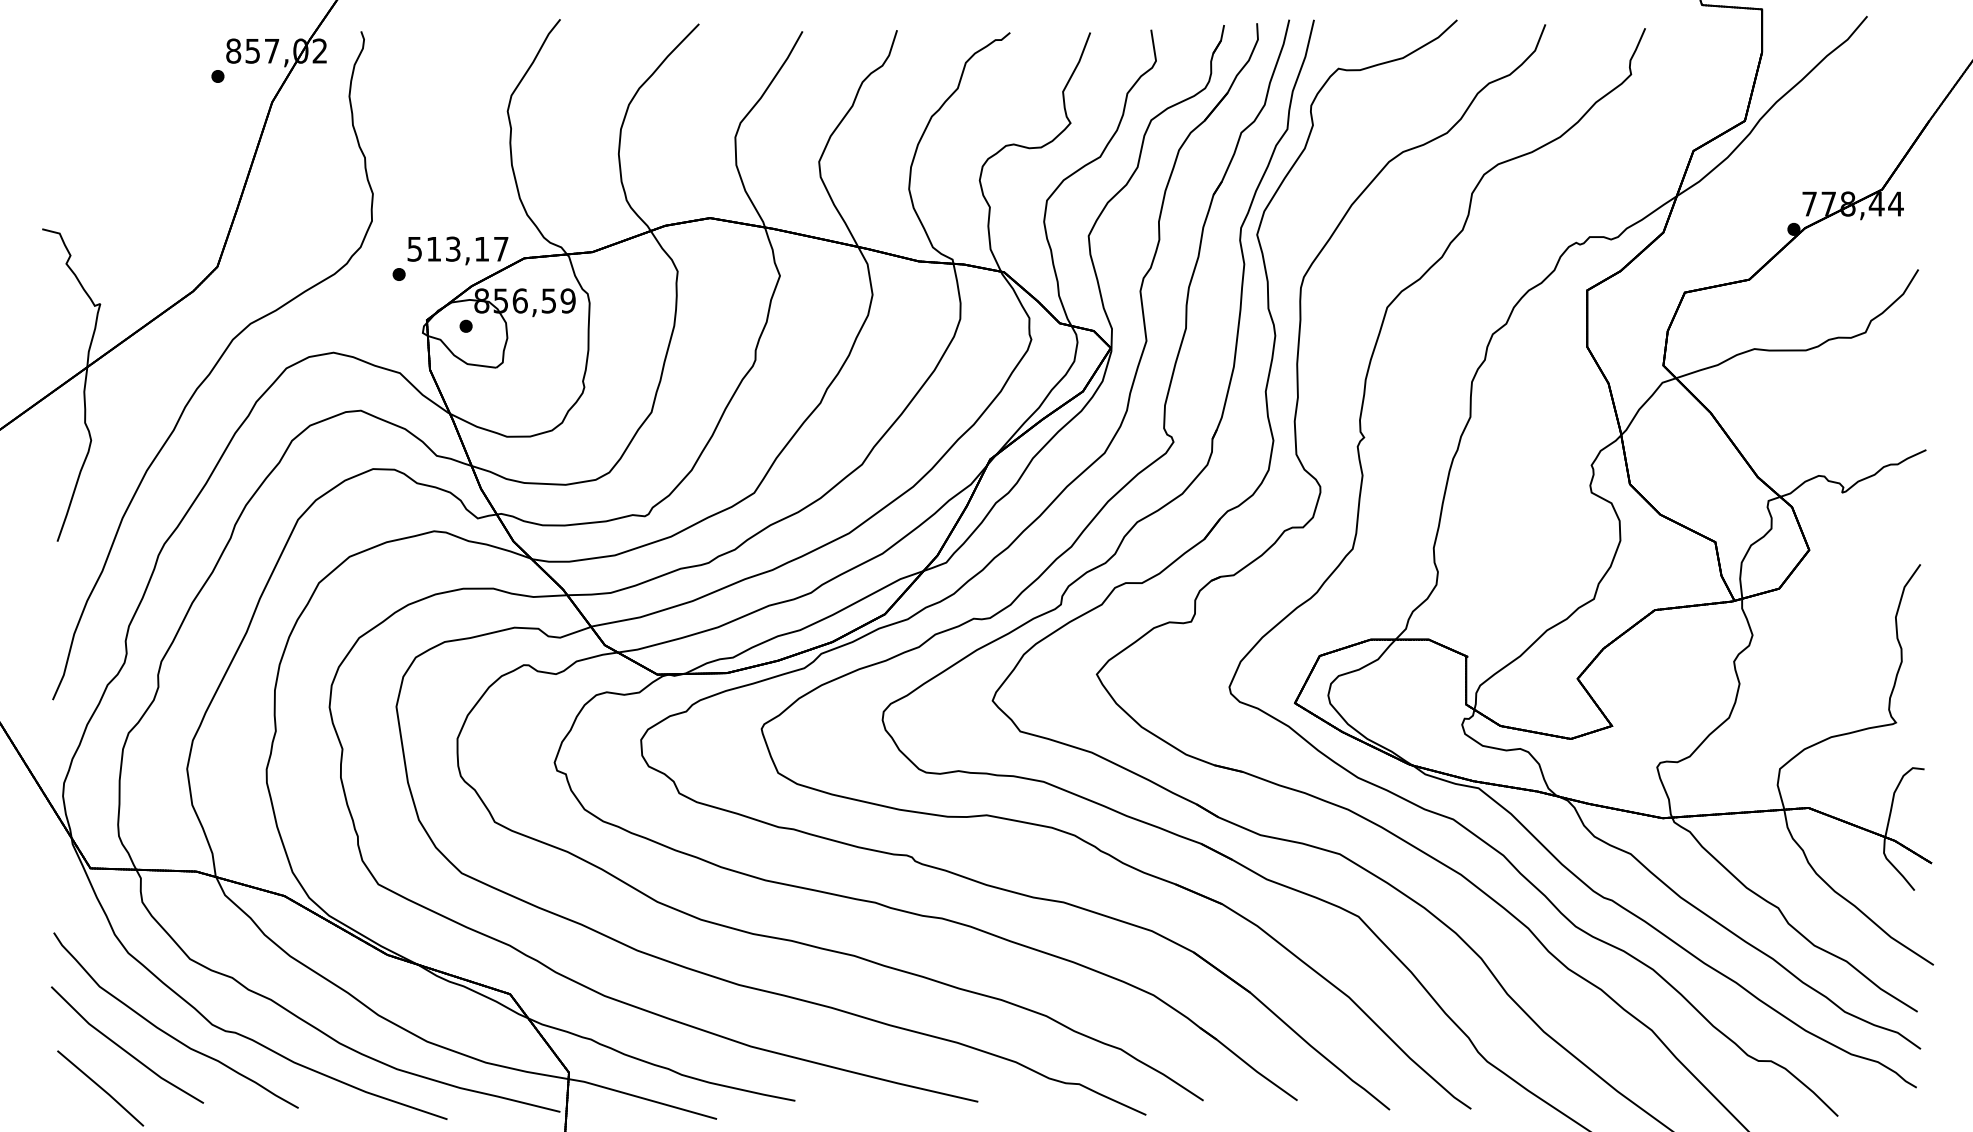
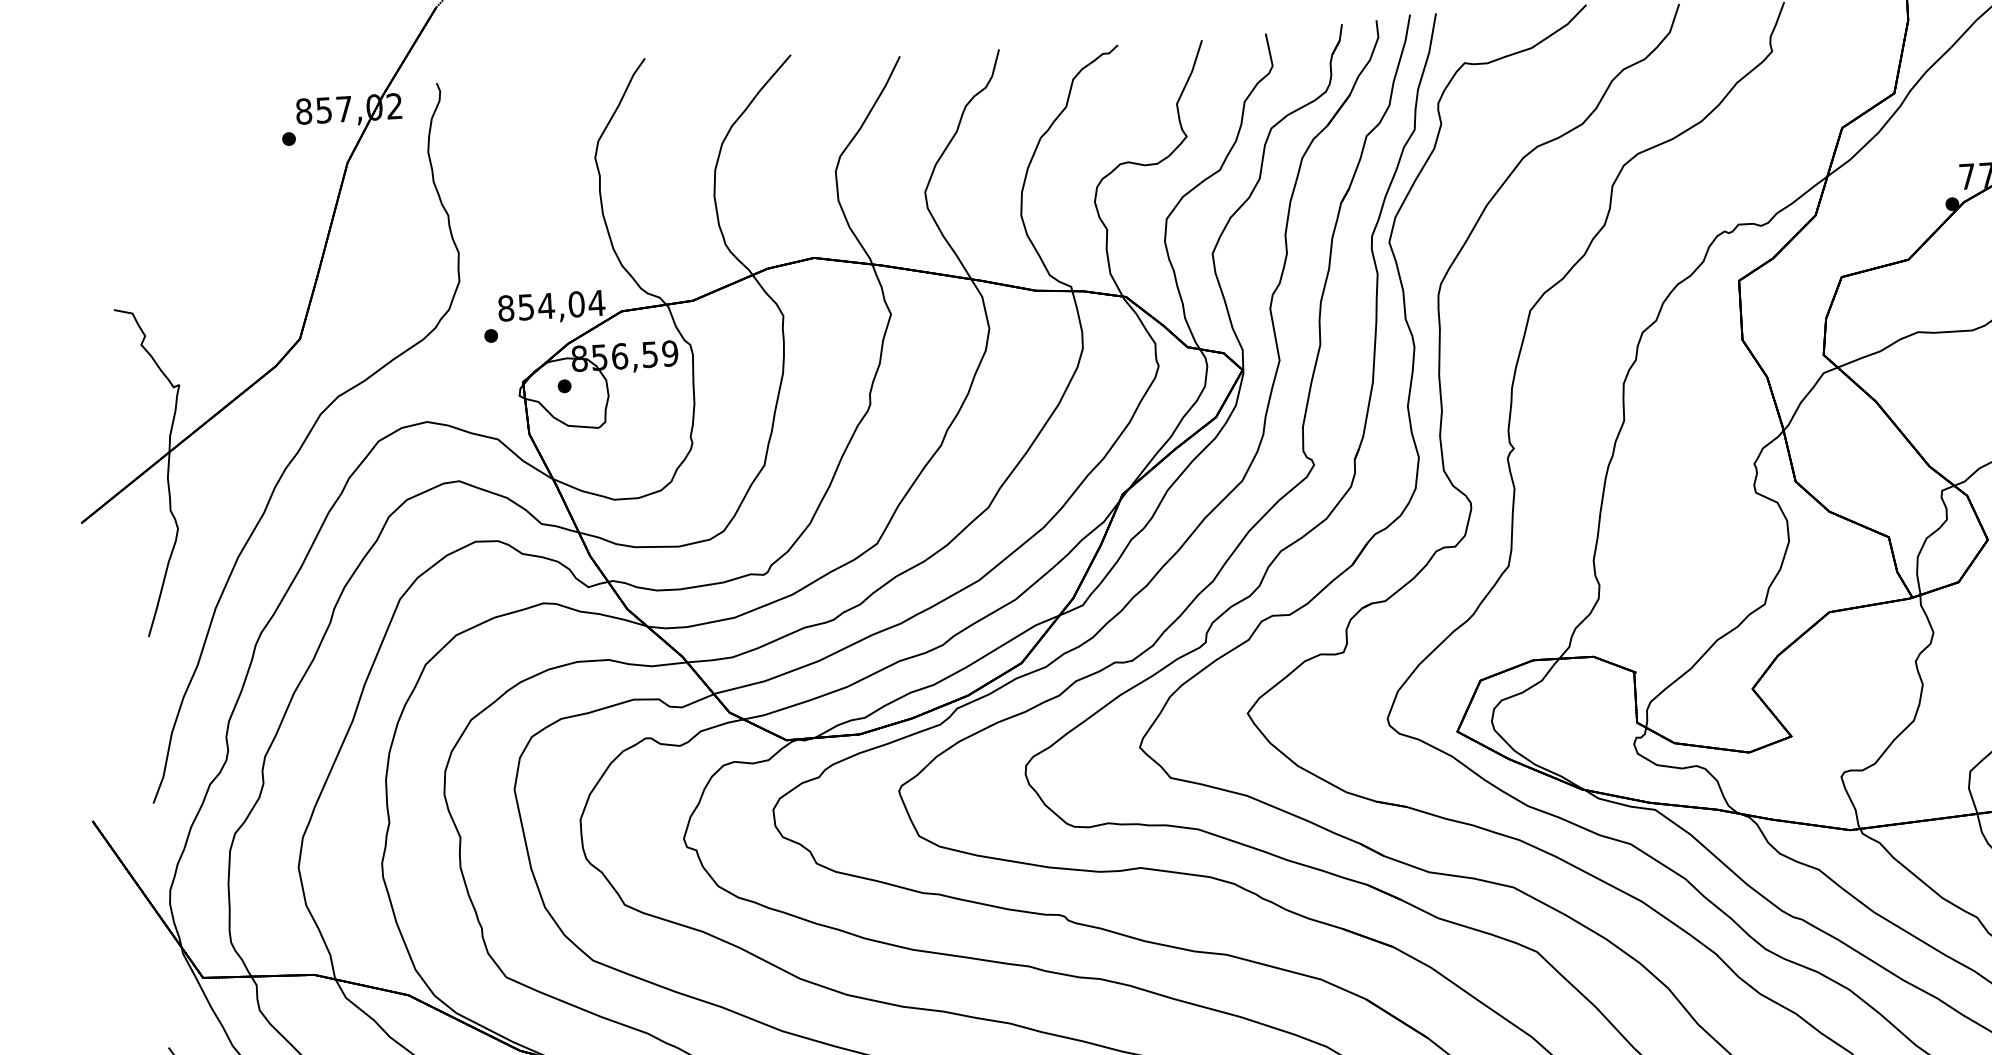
text: (458, 248) -> (551, 305), 513,17 -> 854,04

